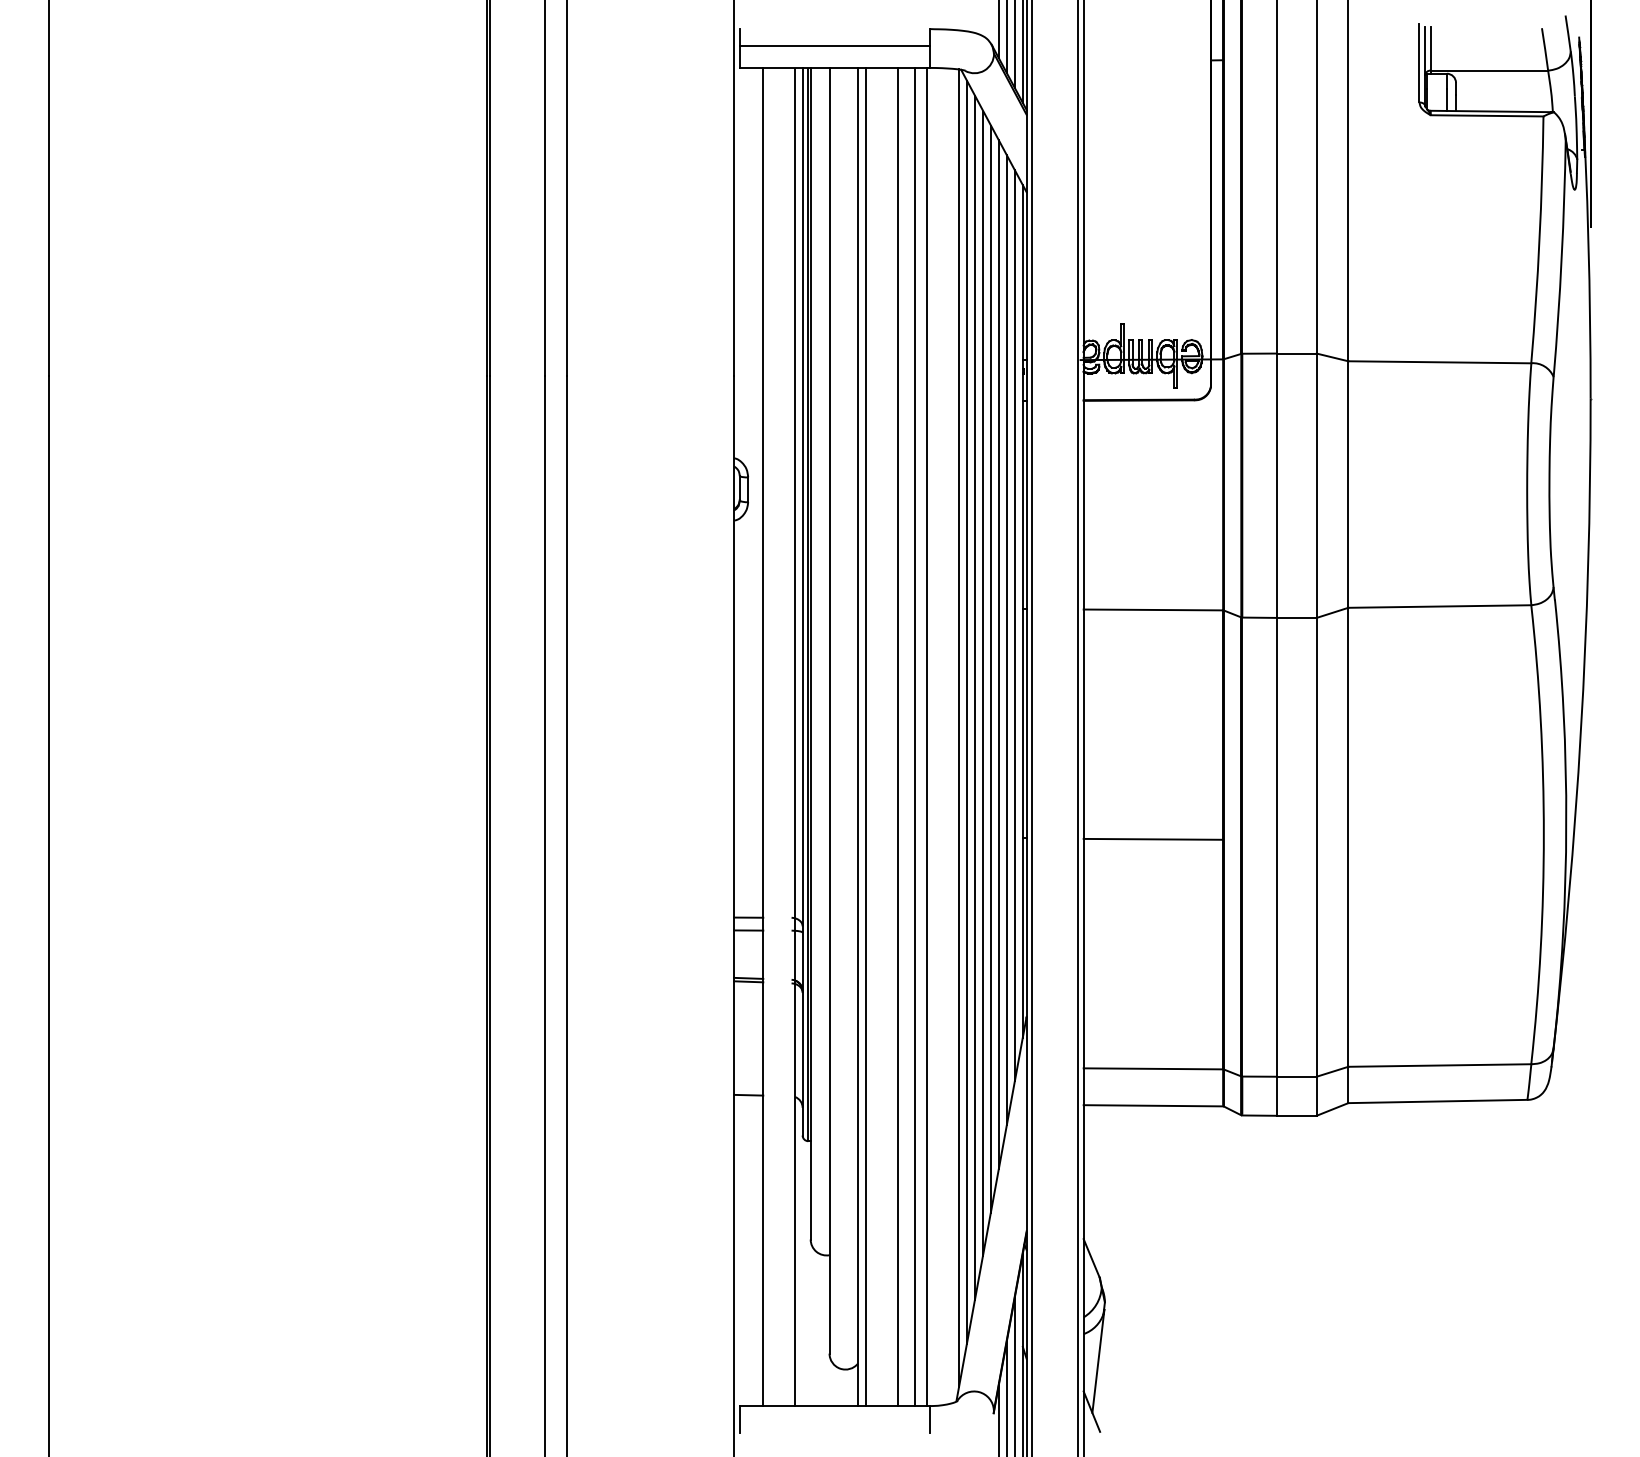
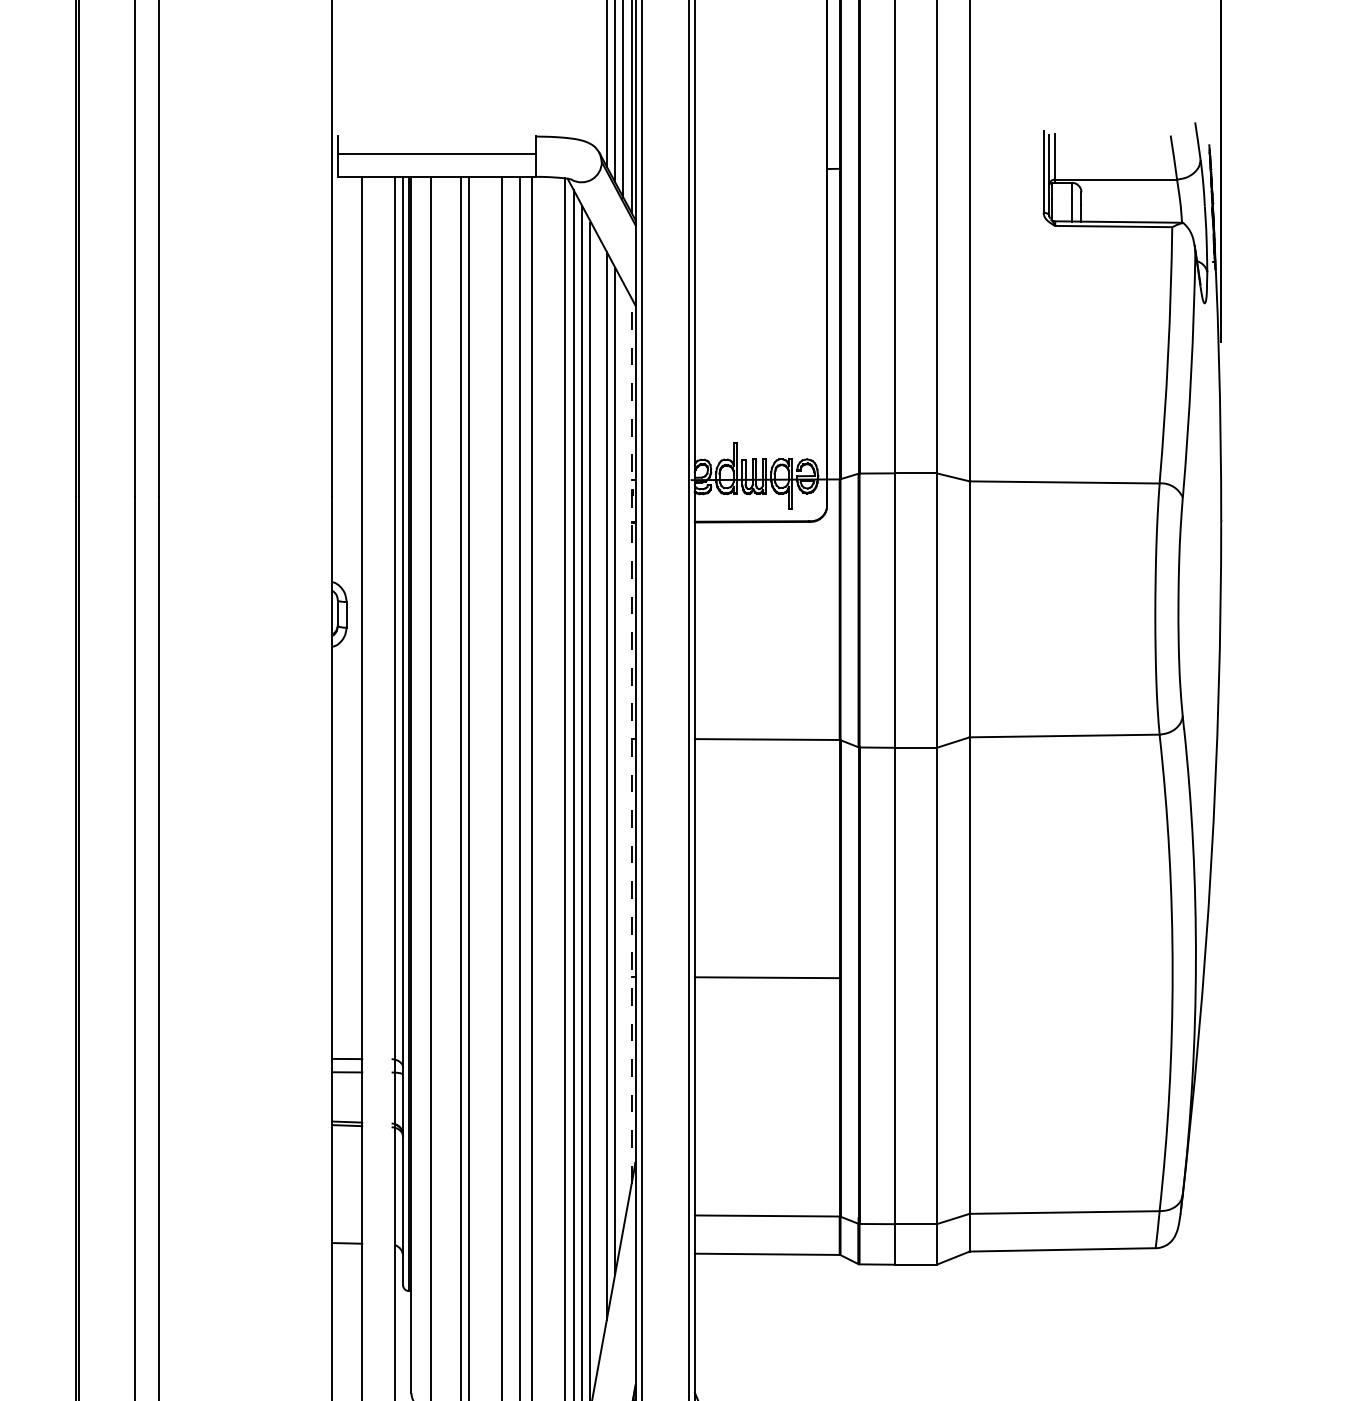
line: (1022, 610) -> (631, 740), solid -> dashed
line: (1014, 625) -> (623, 755), removed
line: (990, 668) -> (598, 800), removed

